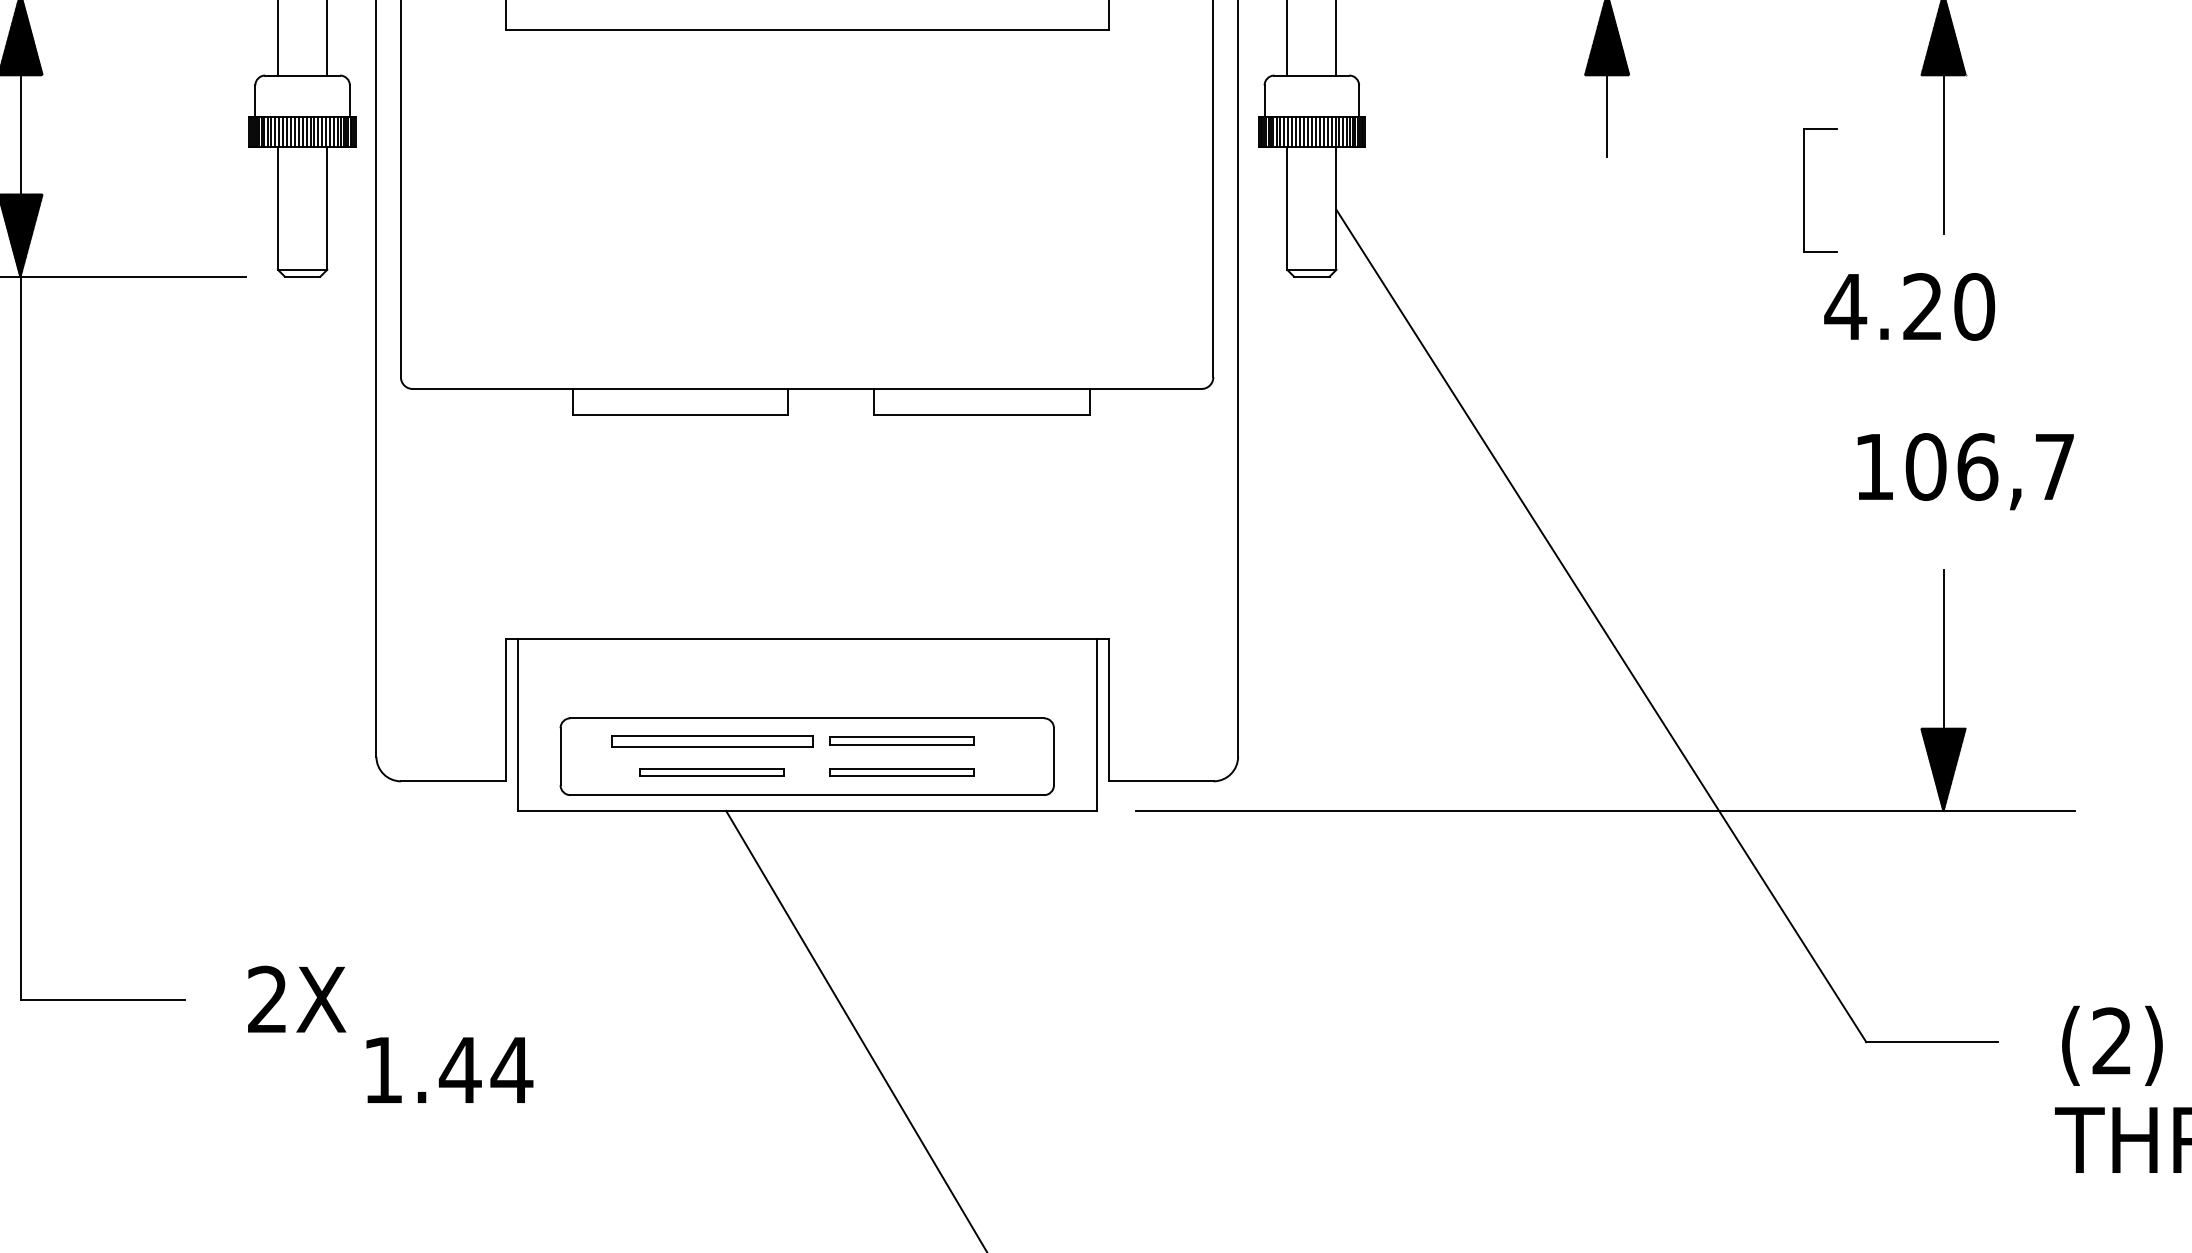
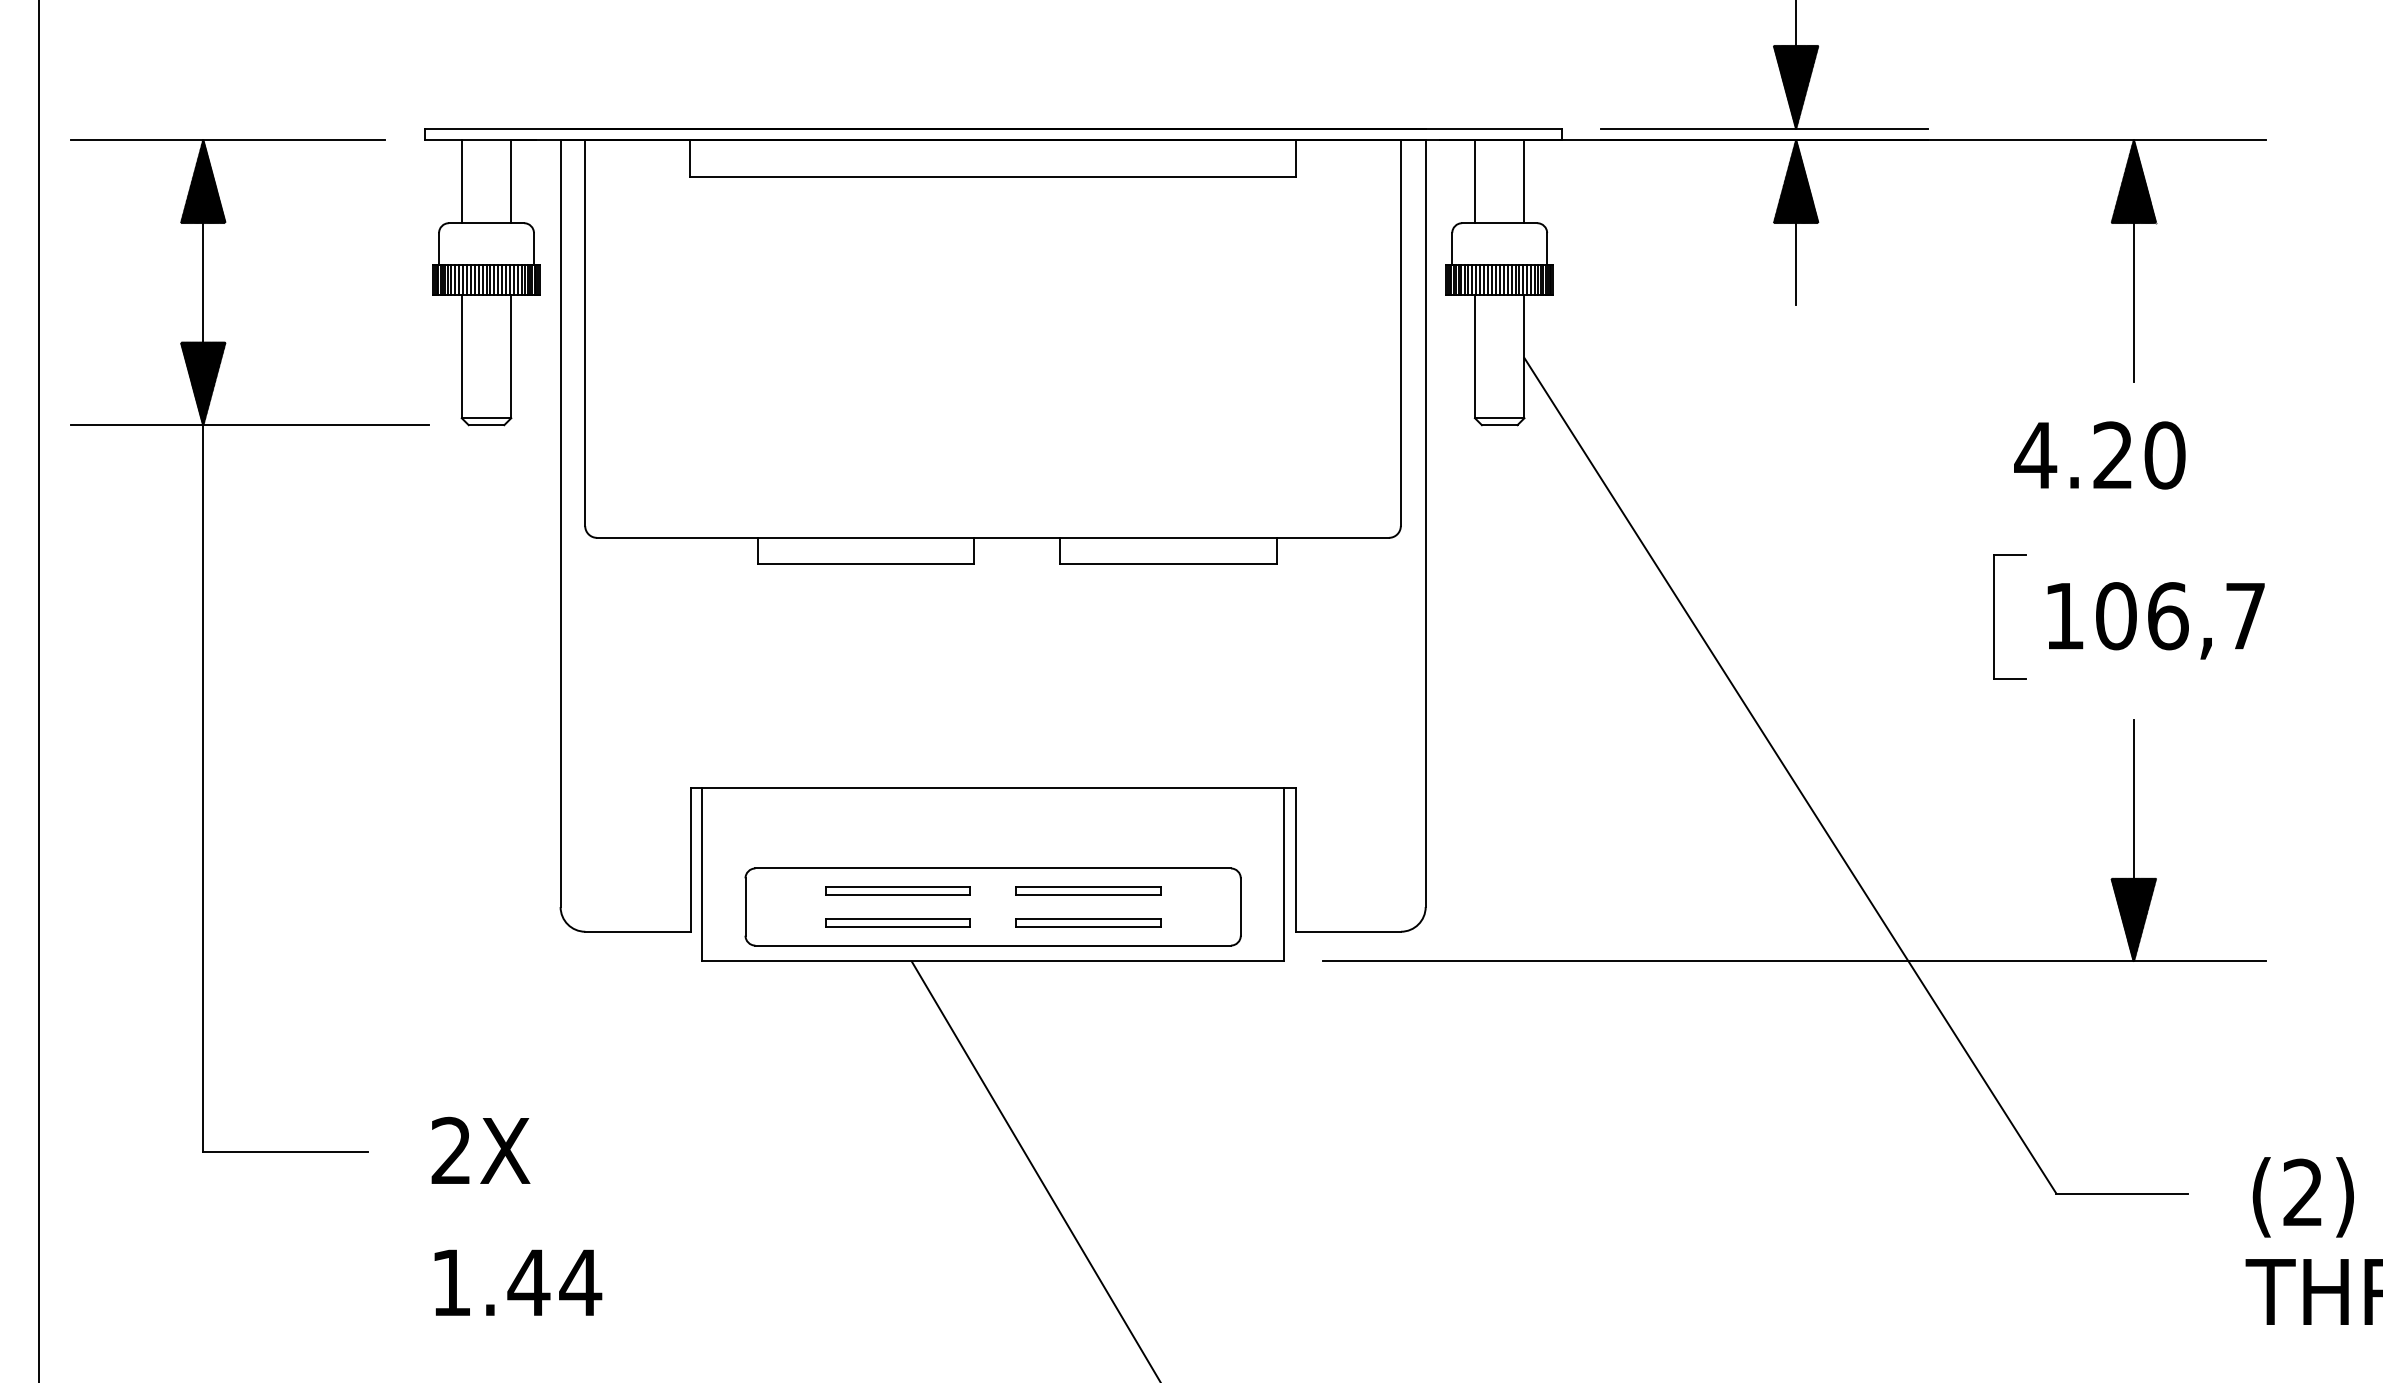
part: (1804, 190) -> (1994, 616), moved
part: (711, 740) -> (897, 890), size x0.71
text: (450, 1069) -> (518, 1282), moved

